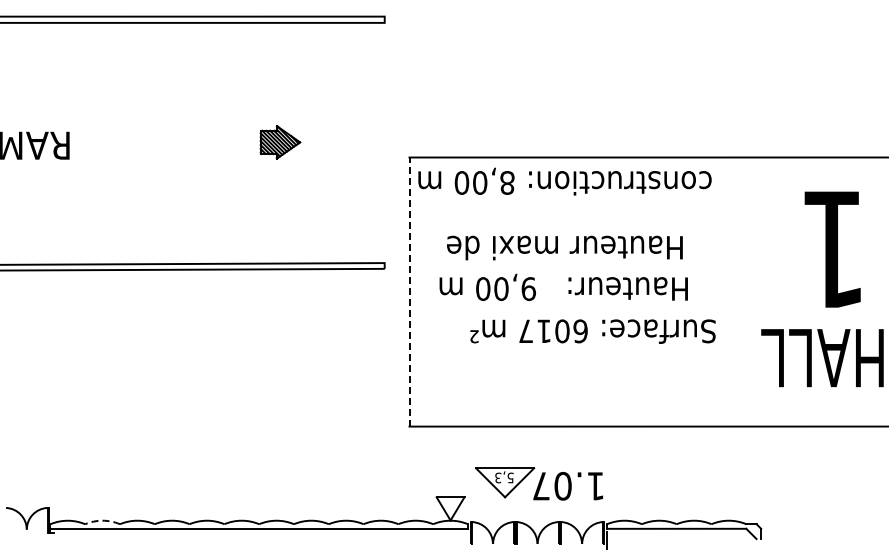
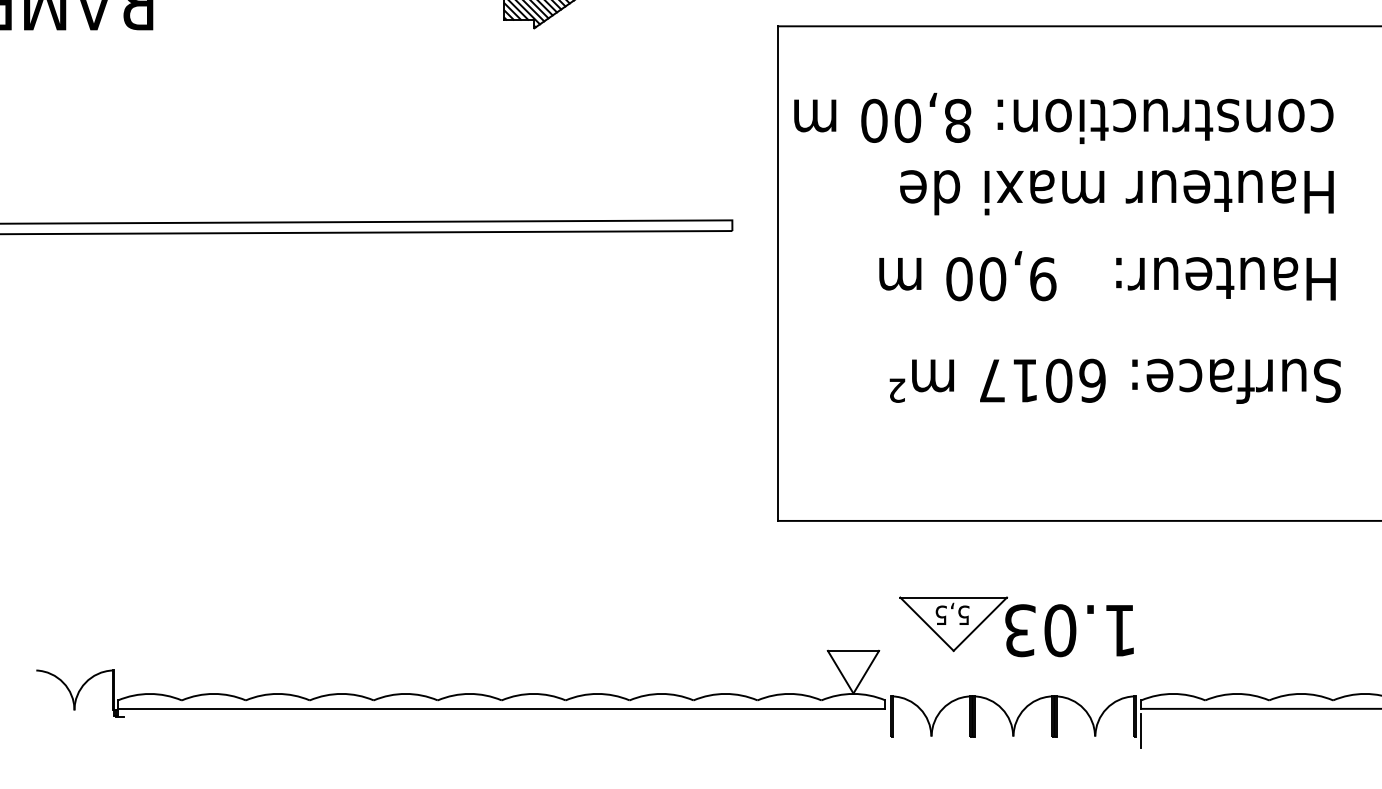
text: (564, 181) -> (1062, 118), moved
text: (564, 247) -> (1116, 191), moved
text: (563, 286) -> (1107, 274), moved
line: (409, 292) -> (777, 274), dashed -> solid
text: (592, 331) -> (1114, 381), moved
text: (498, 478) -> (941, 616), 5,3 -> 5,5
text: (541, 486) -> (1020, 631), 1.07 -> 1.03
arc: (102, 520) -> (213, 693), dashed -> solid

